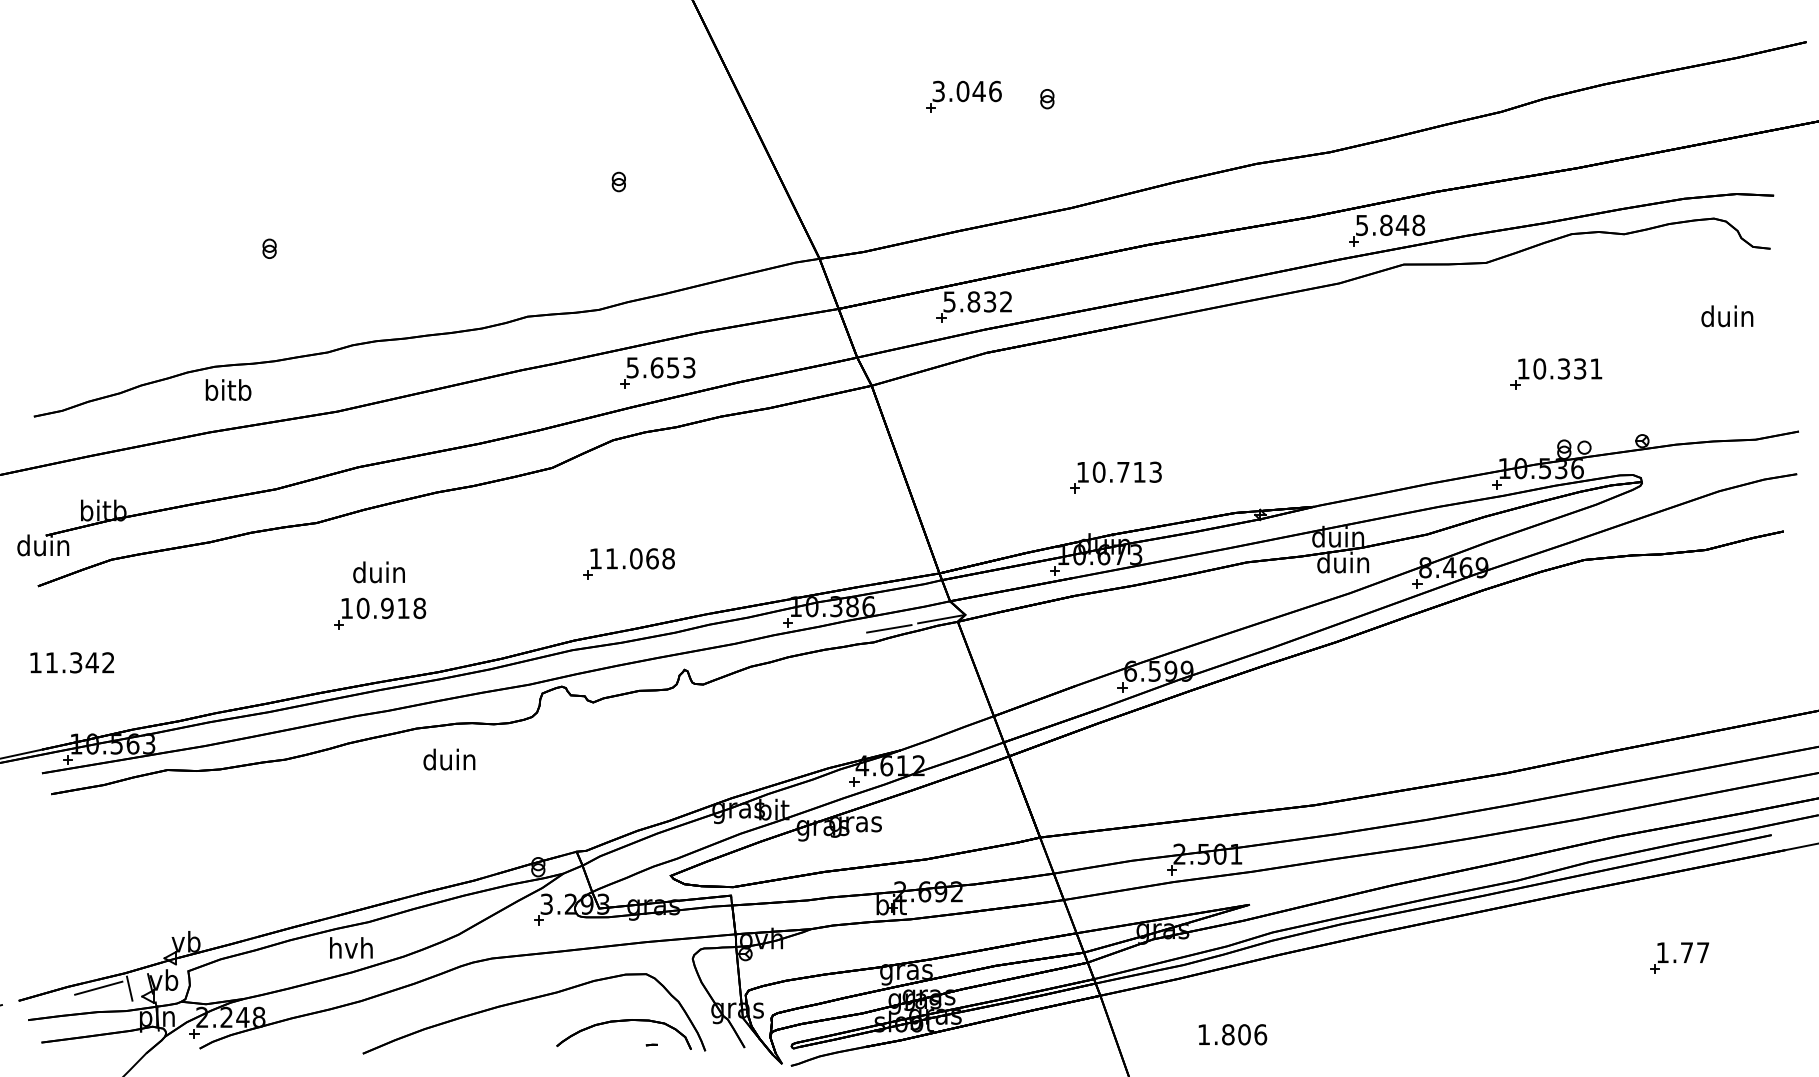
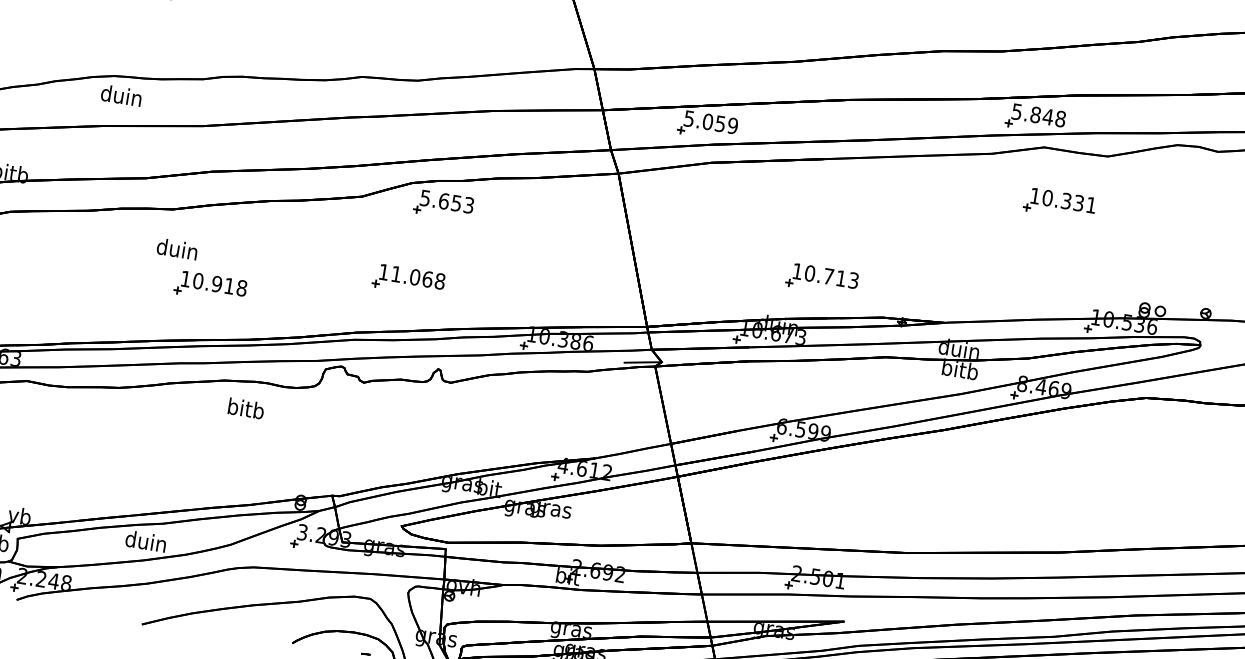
text: (989, 301) -> (720, 123), 5.832 -> 5.059
part: (657, 372) -> (443, 205), moved
part: (1556, 373) -> (1060, 203), moved
text: (227, 389) -> (121, 95), bitb -> duin
part: (1115, 477) -> (821, 279), moved
text: (1343, 562) -> (960, 369), duin -> bitb
text: (378, 572) -> (176, 249), moved
line: (889, 628) -> (601, 363), removed
text: (449, 759) -> (245, 408), duin -> bitb
text: (350, 947) -> (145, 541), hvh -> duin

